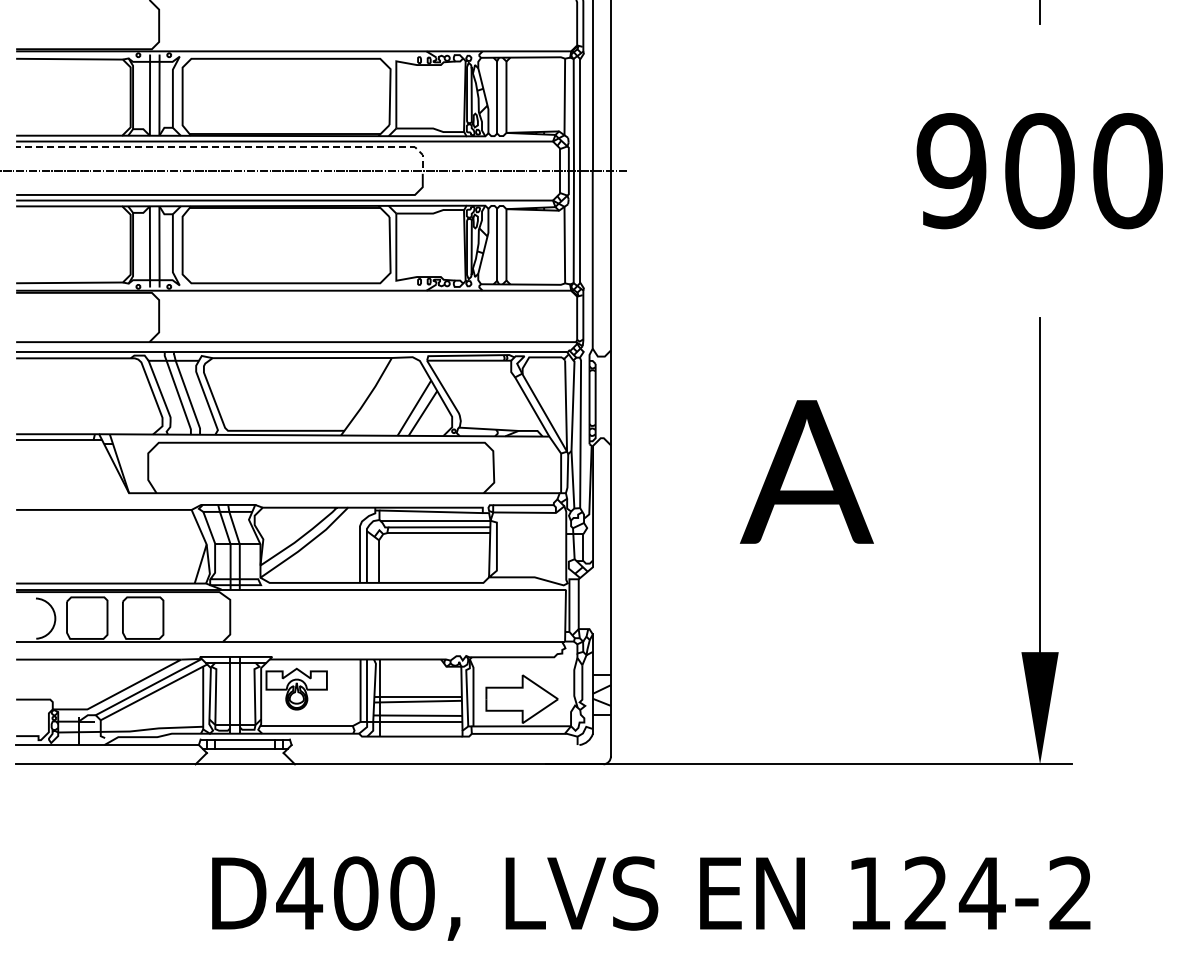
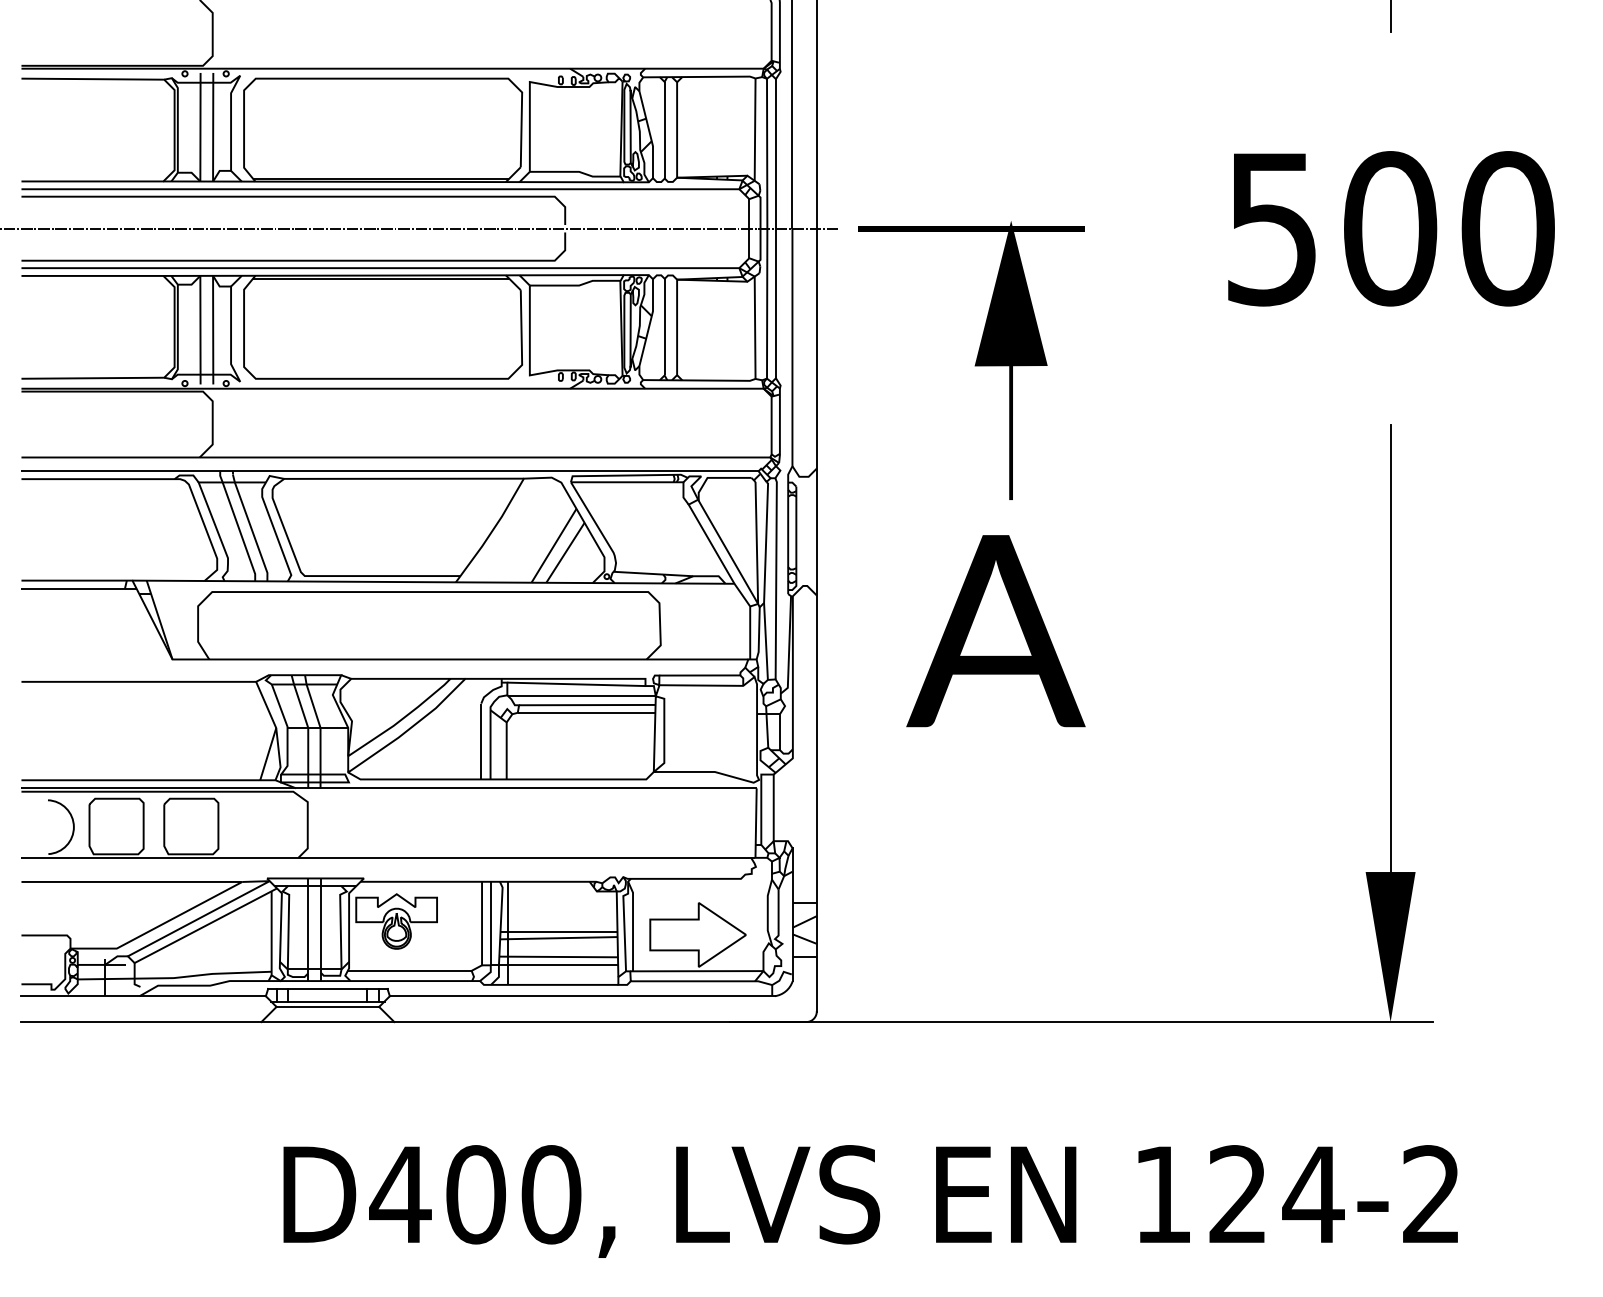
line: (229, 147) -> (306, 197), dashed -> solid
text: (951, 171) -> (1272, 229), 900 -> 500
part: (726, 269) -> (971, 360), added
text: (806, 471) -> (995, 630), moved
line: (435, 745) -> (582, 996), added
line: (244, 753) -> (326, 1007), added

